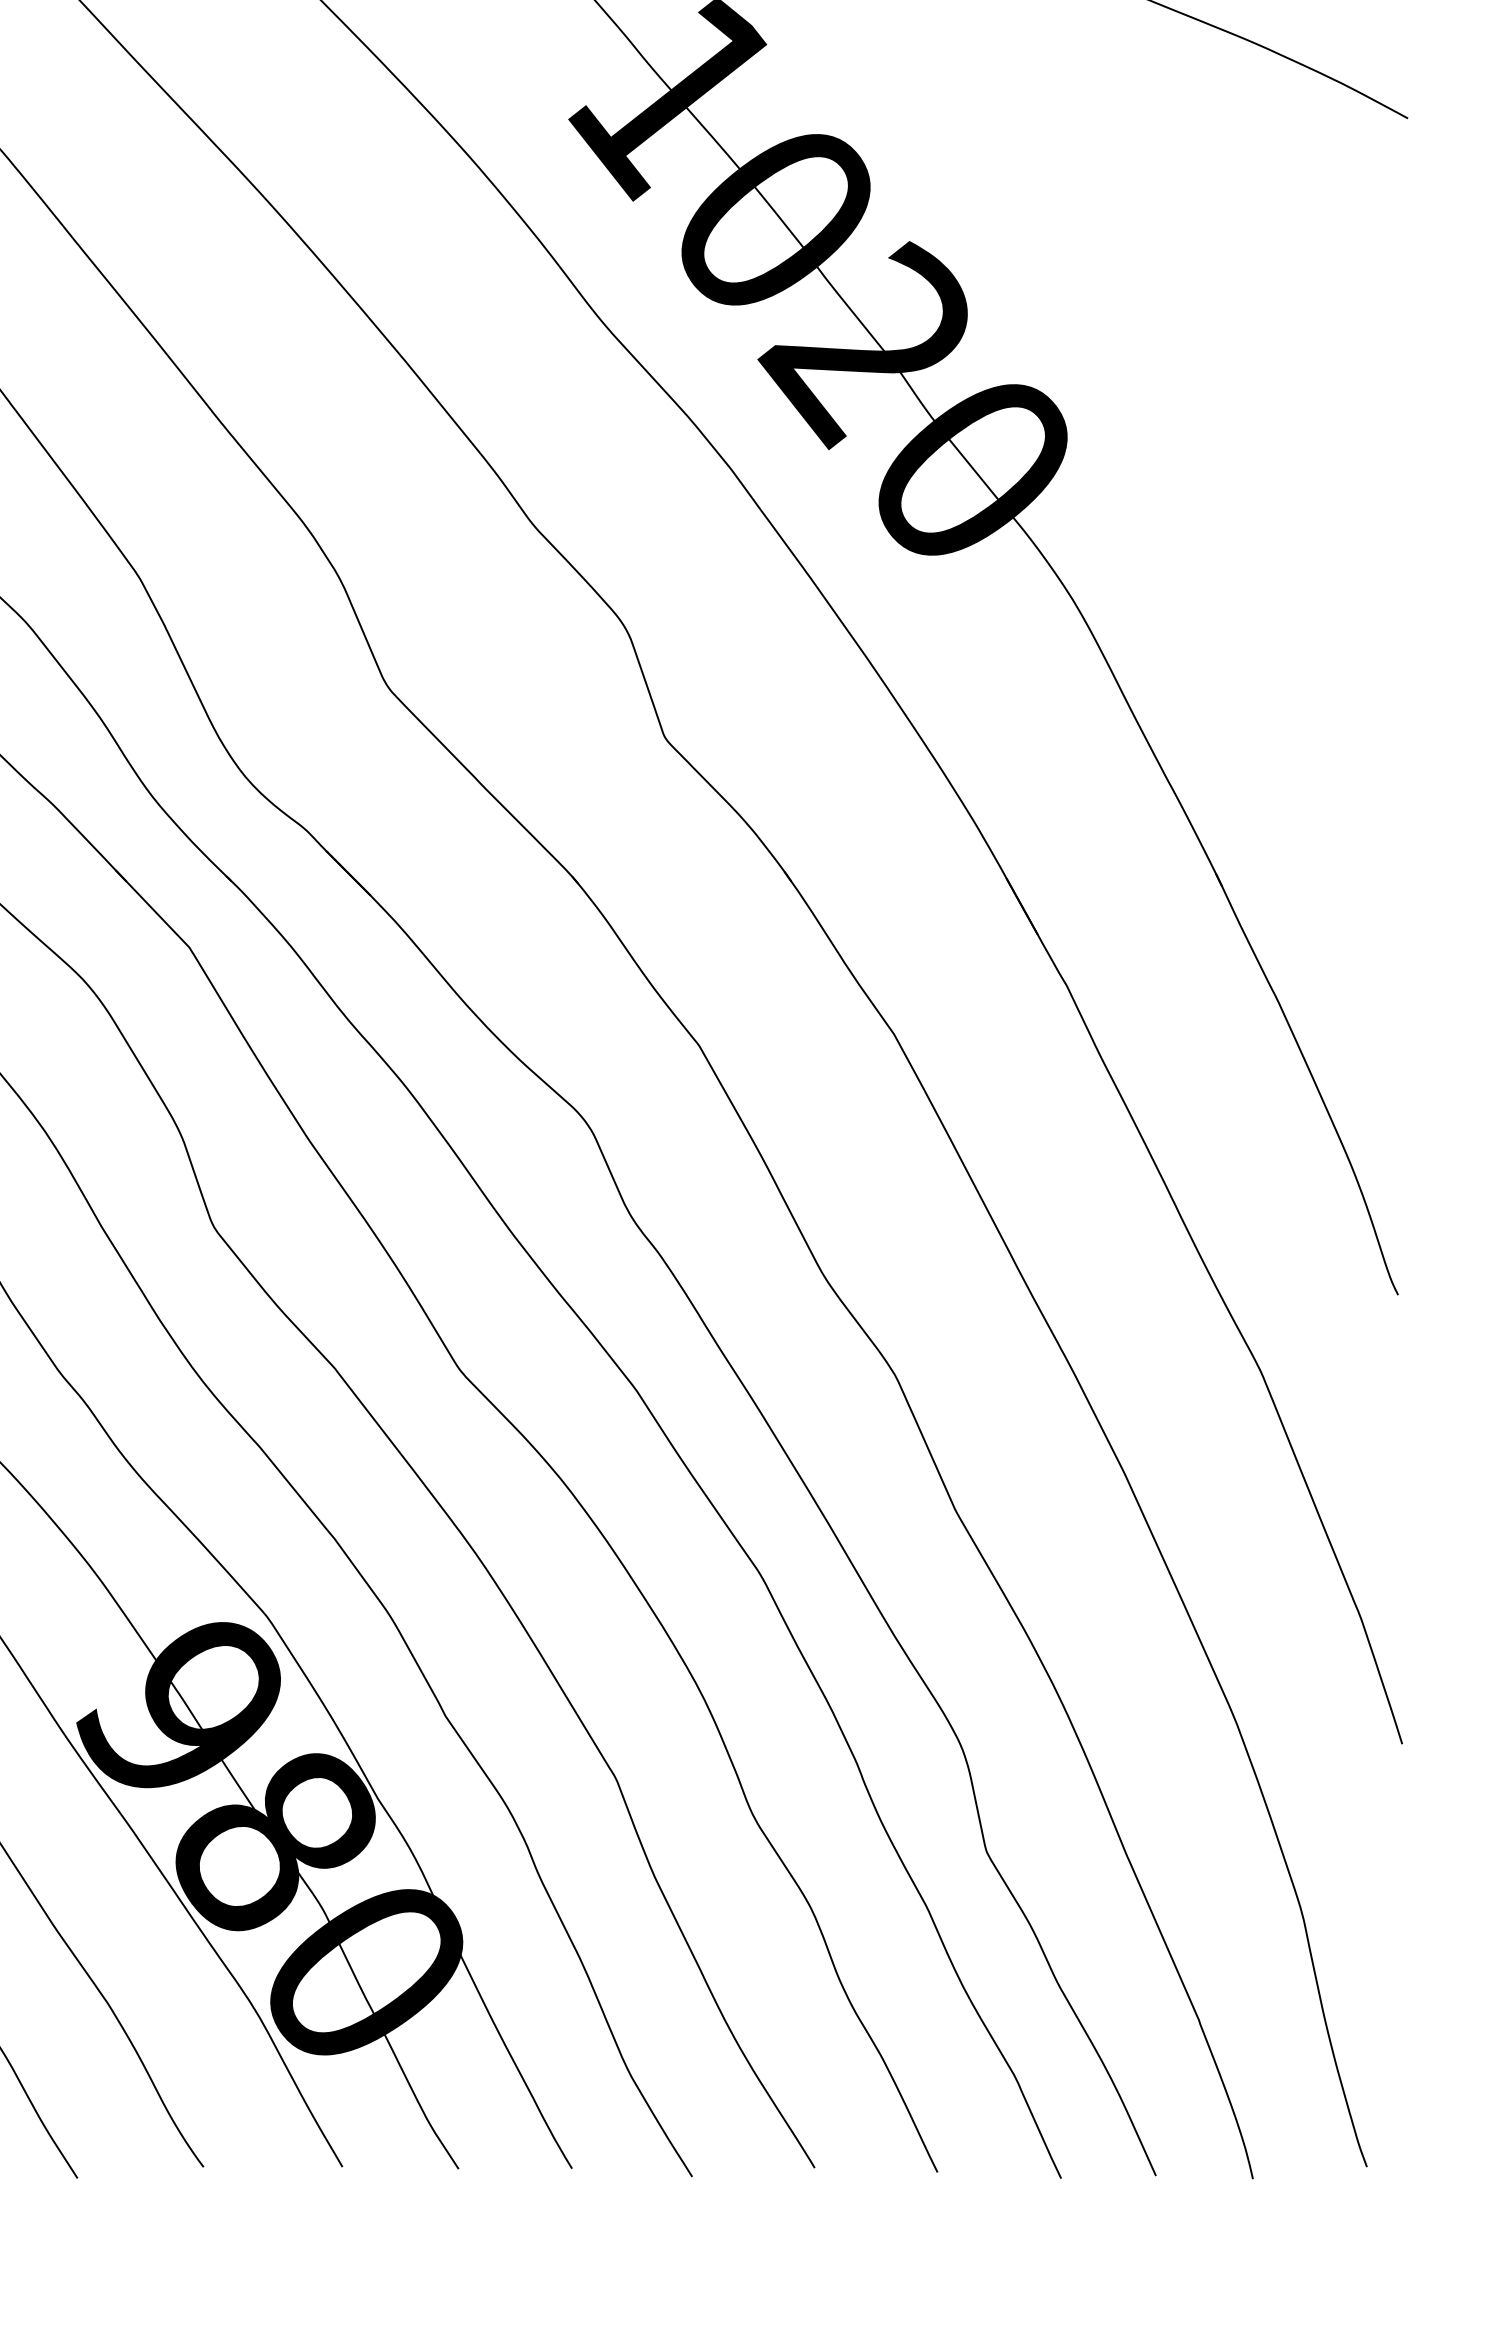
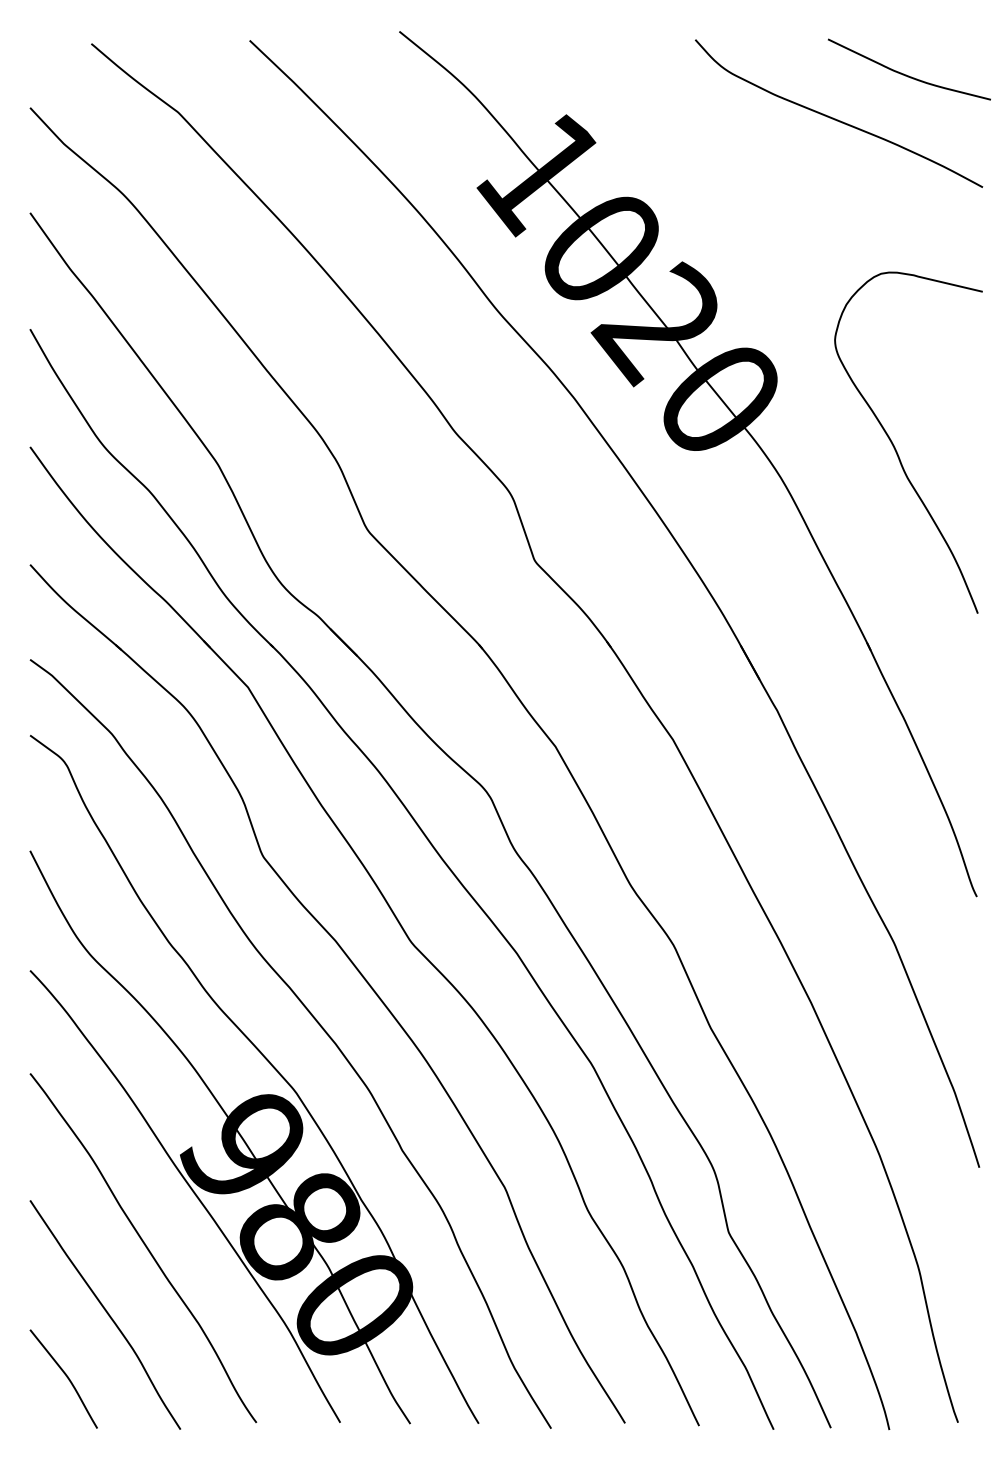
curve: (1264, 553) -> (896, 449), added

